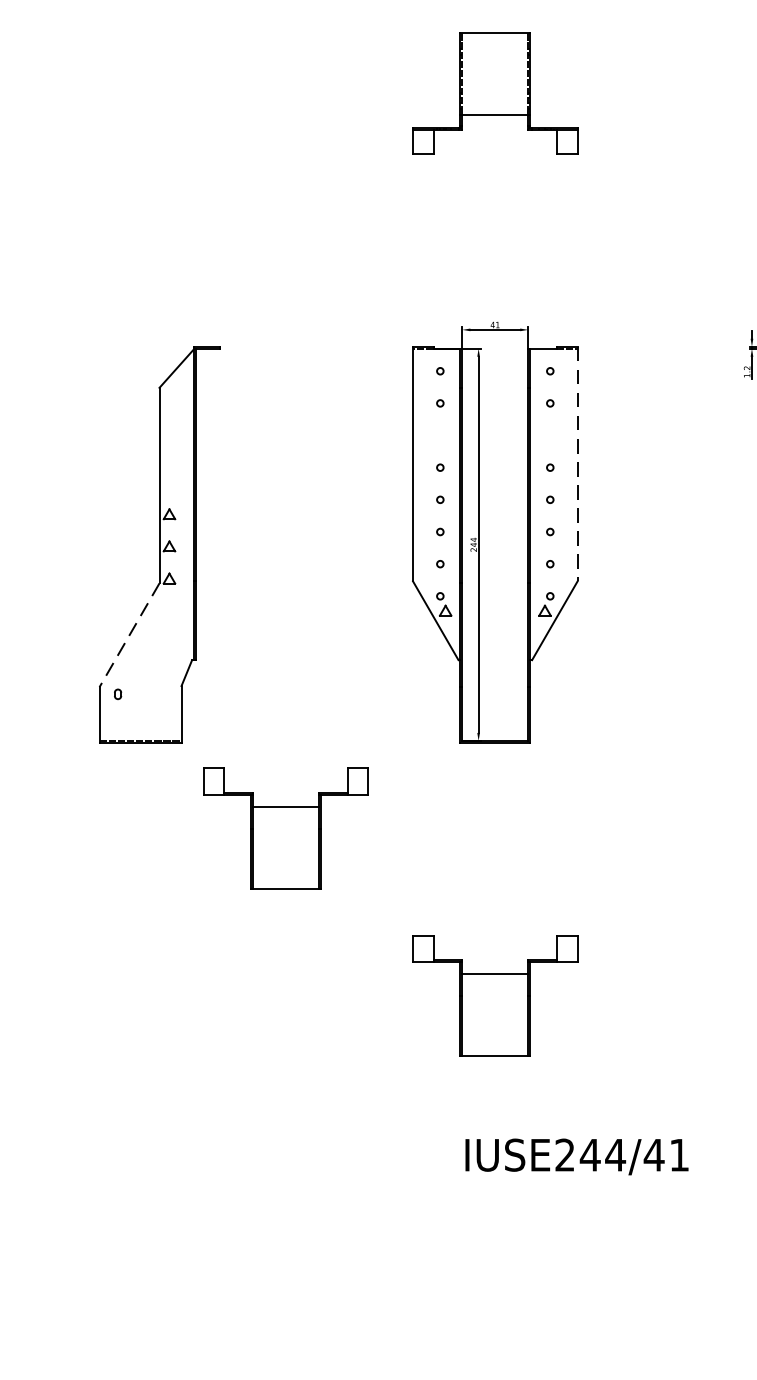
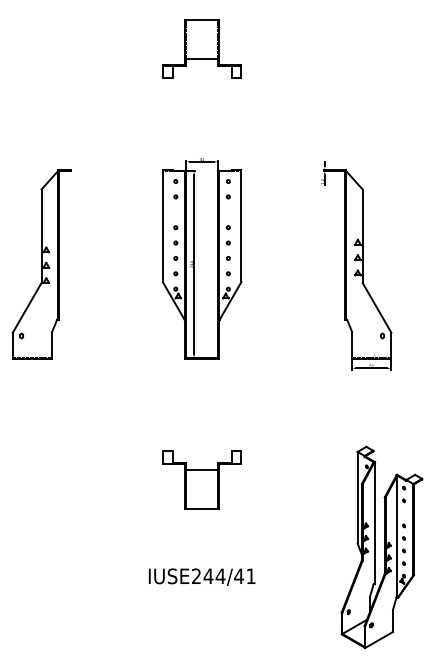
line: (577, 465) -> (241, 226), dashed -> solid
line: (130, 634) -> (27, 307), dashed -> solid
part: (284, 827) -> (101, 399), removed
text: (575, 1155) -> (201, 576), moved

